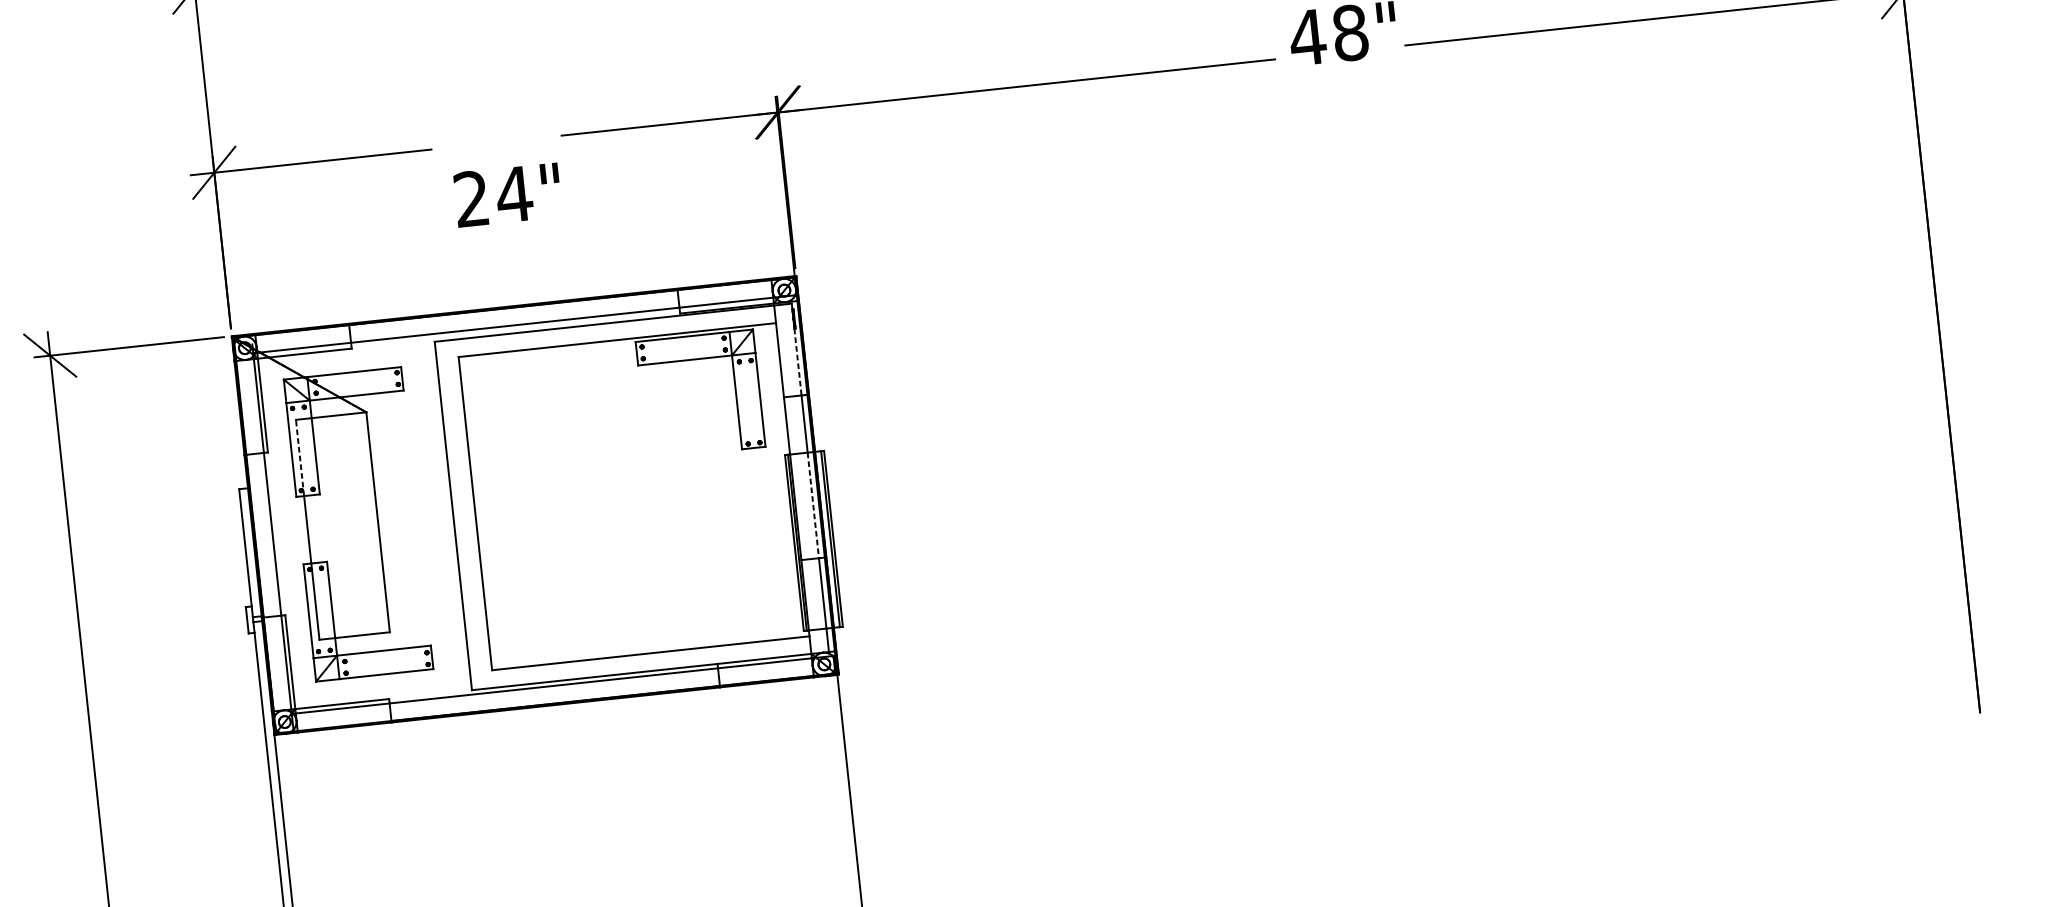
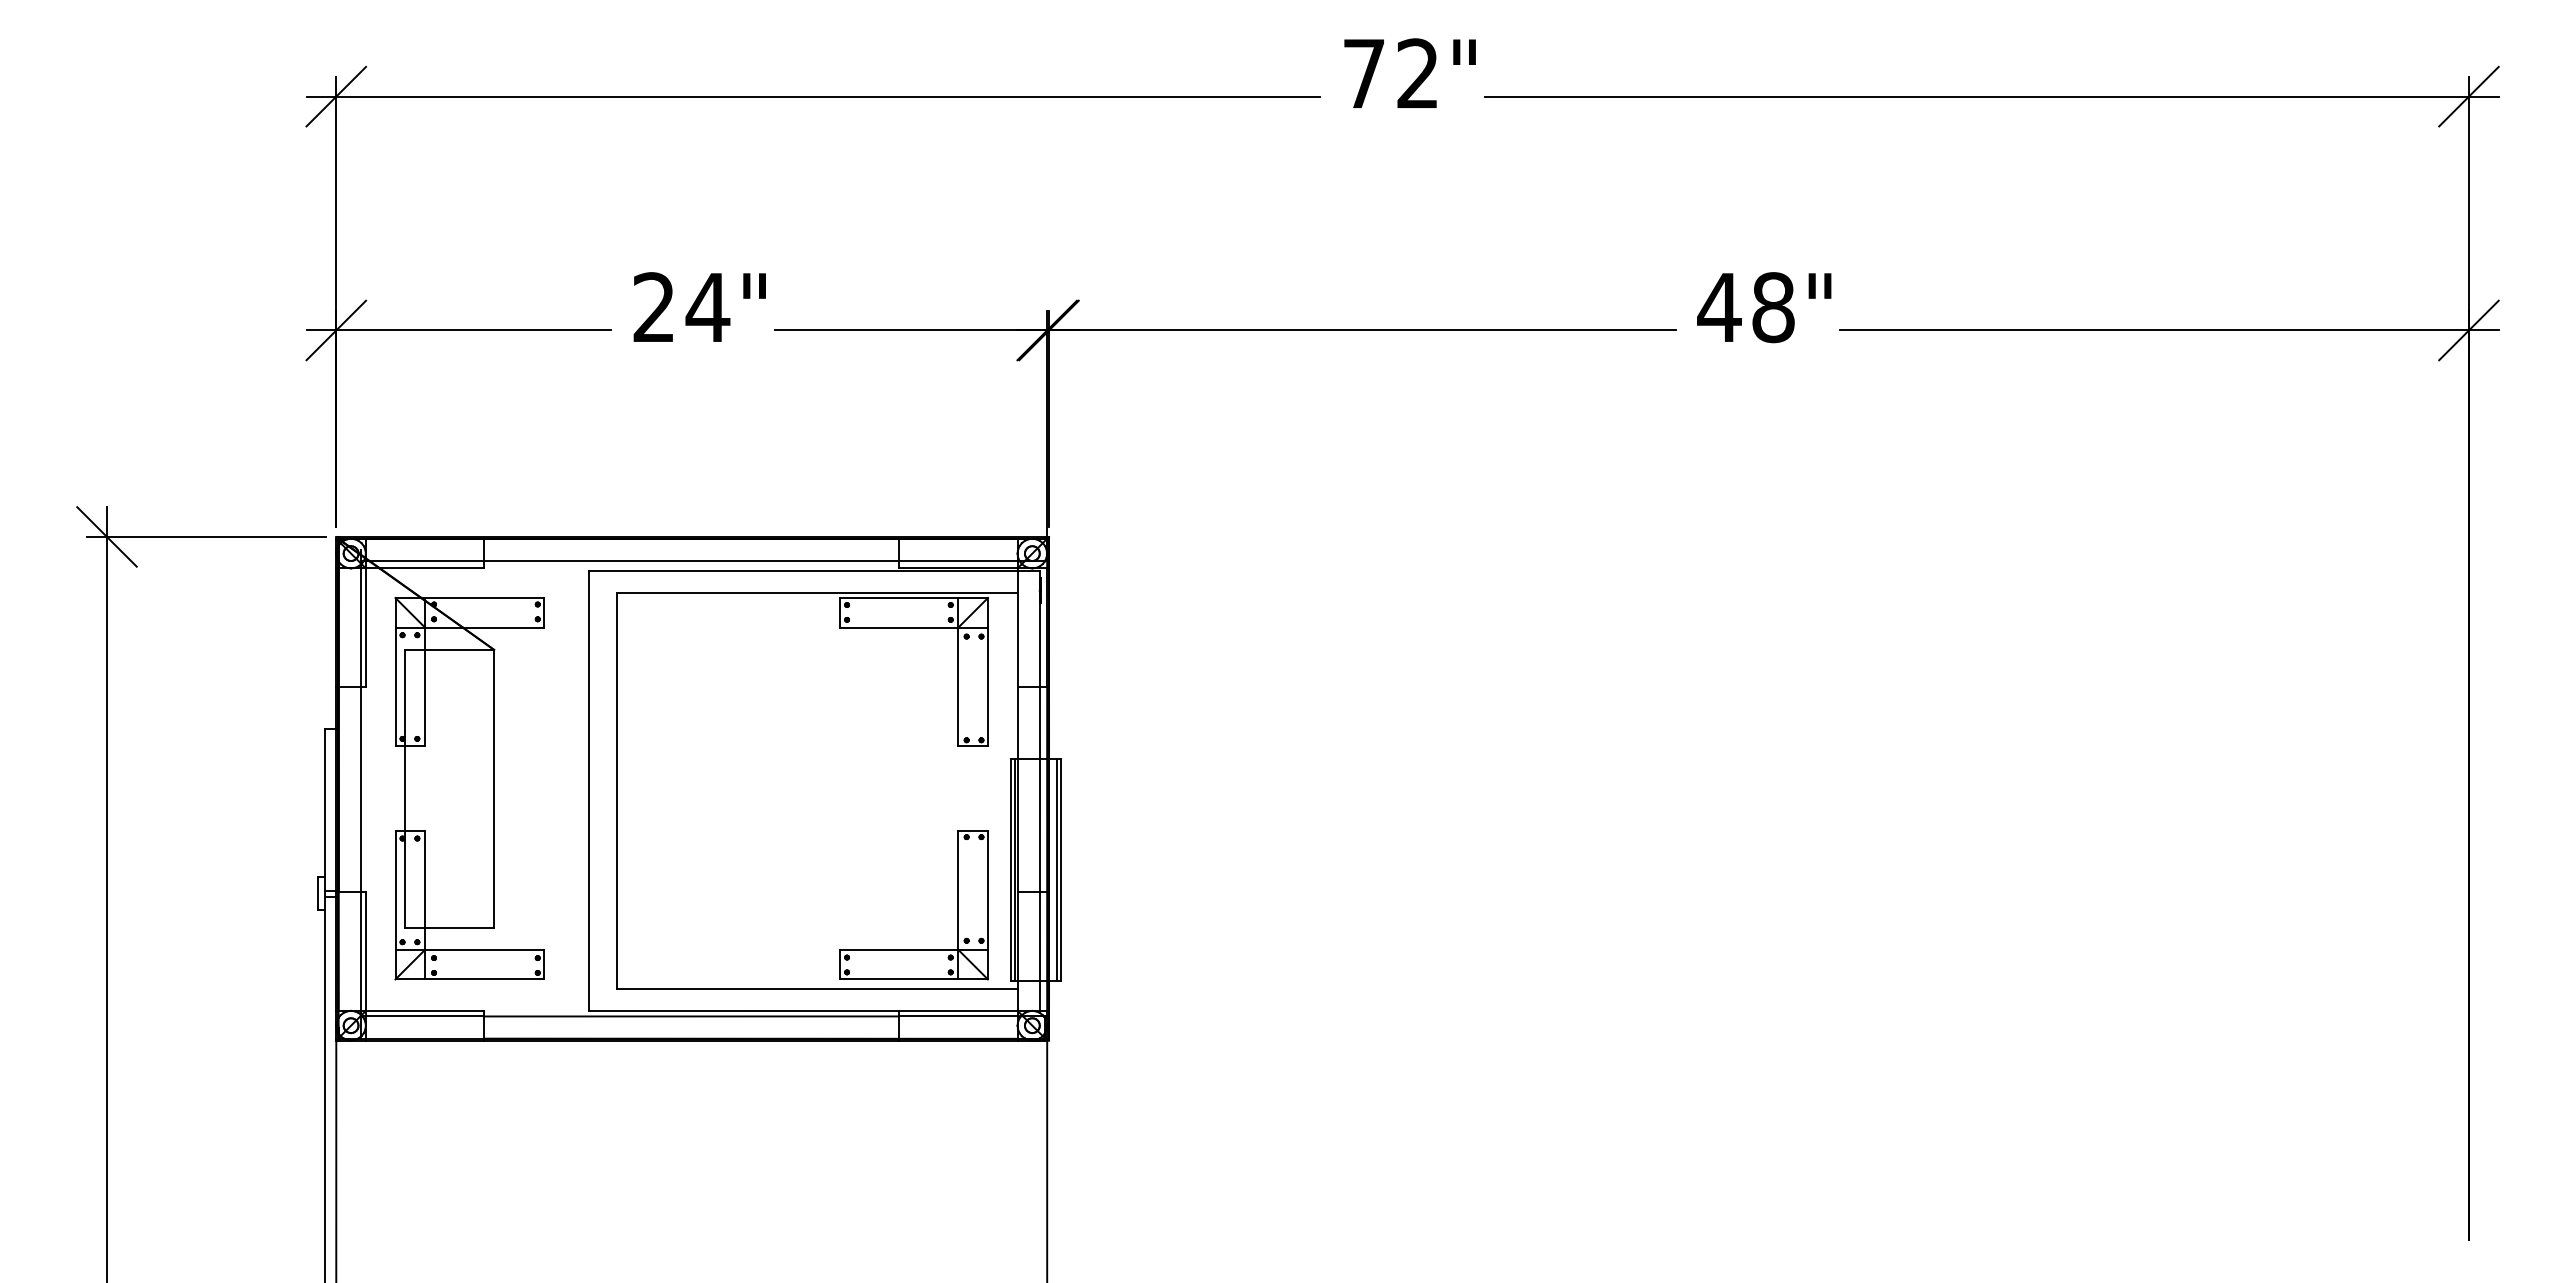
text: (507, 194) -> (699, 306), moved
line: (797, 362) -> (1039, 645), dashed -> solid
line: (300, 457) -> (405, 697), dashed -> solid
line: (813, 505) -> (1039, 825), dashed -> solid
part: (754, 575) -> (957, 905), added

